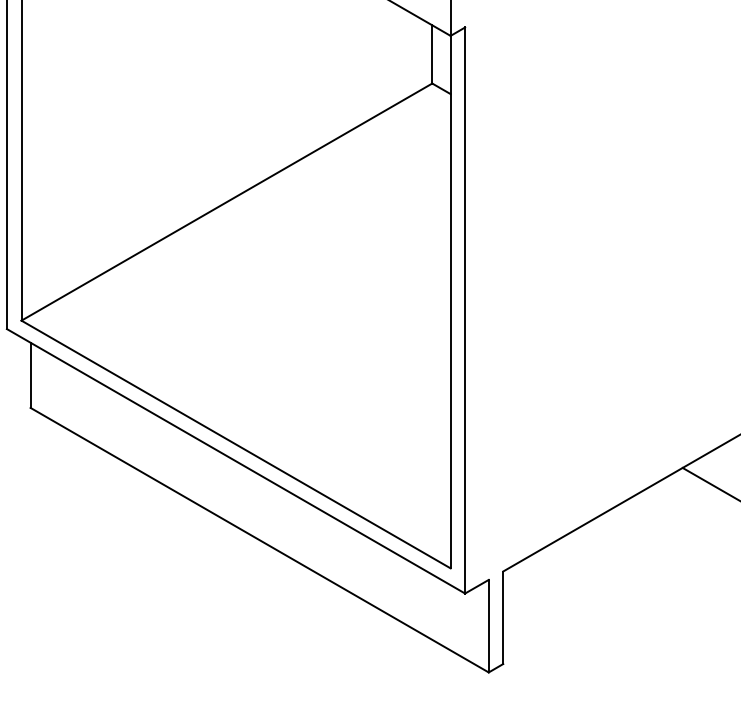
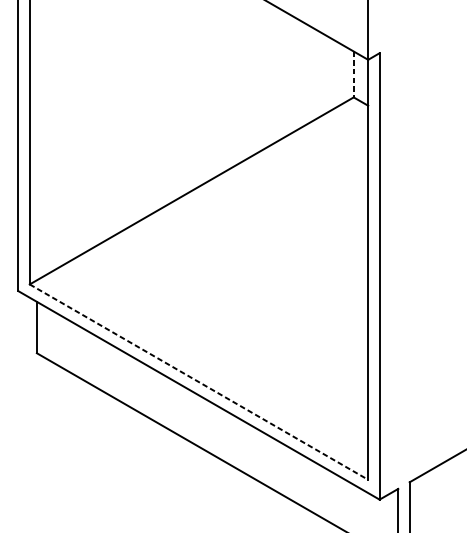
line: (432, 54) -> (353, 74), solid -> dashed
line: (236, 444) -> (199, 382), solid -> dashed

